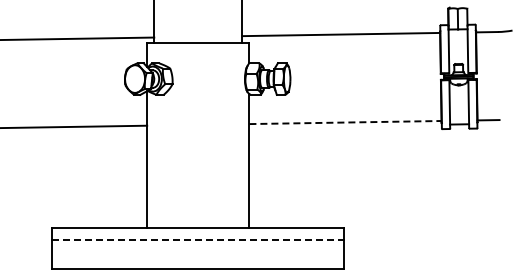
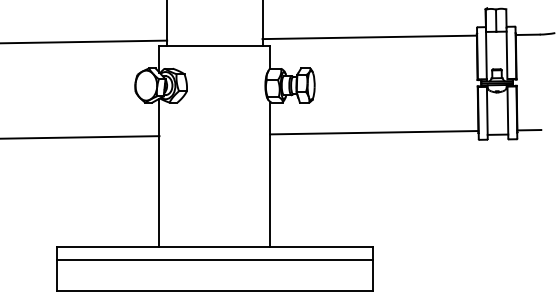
line: (345, 122) -> (374, 132), dashed -> solid
line: (198, 239) -> (215, 259), dashed -> solid

